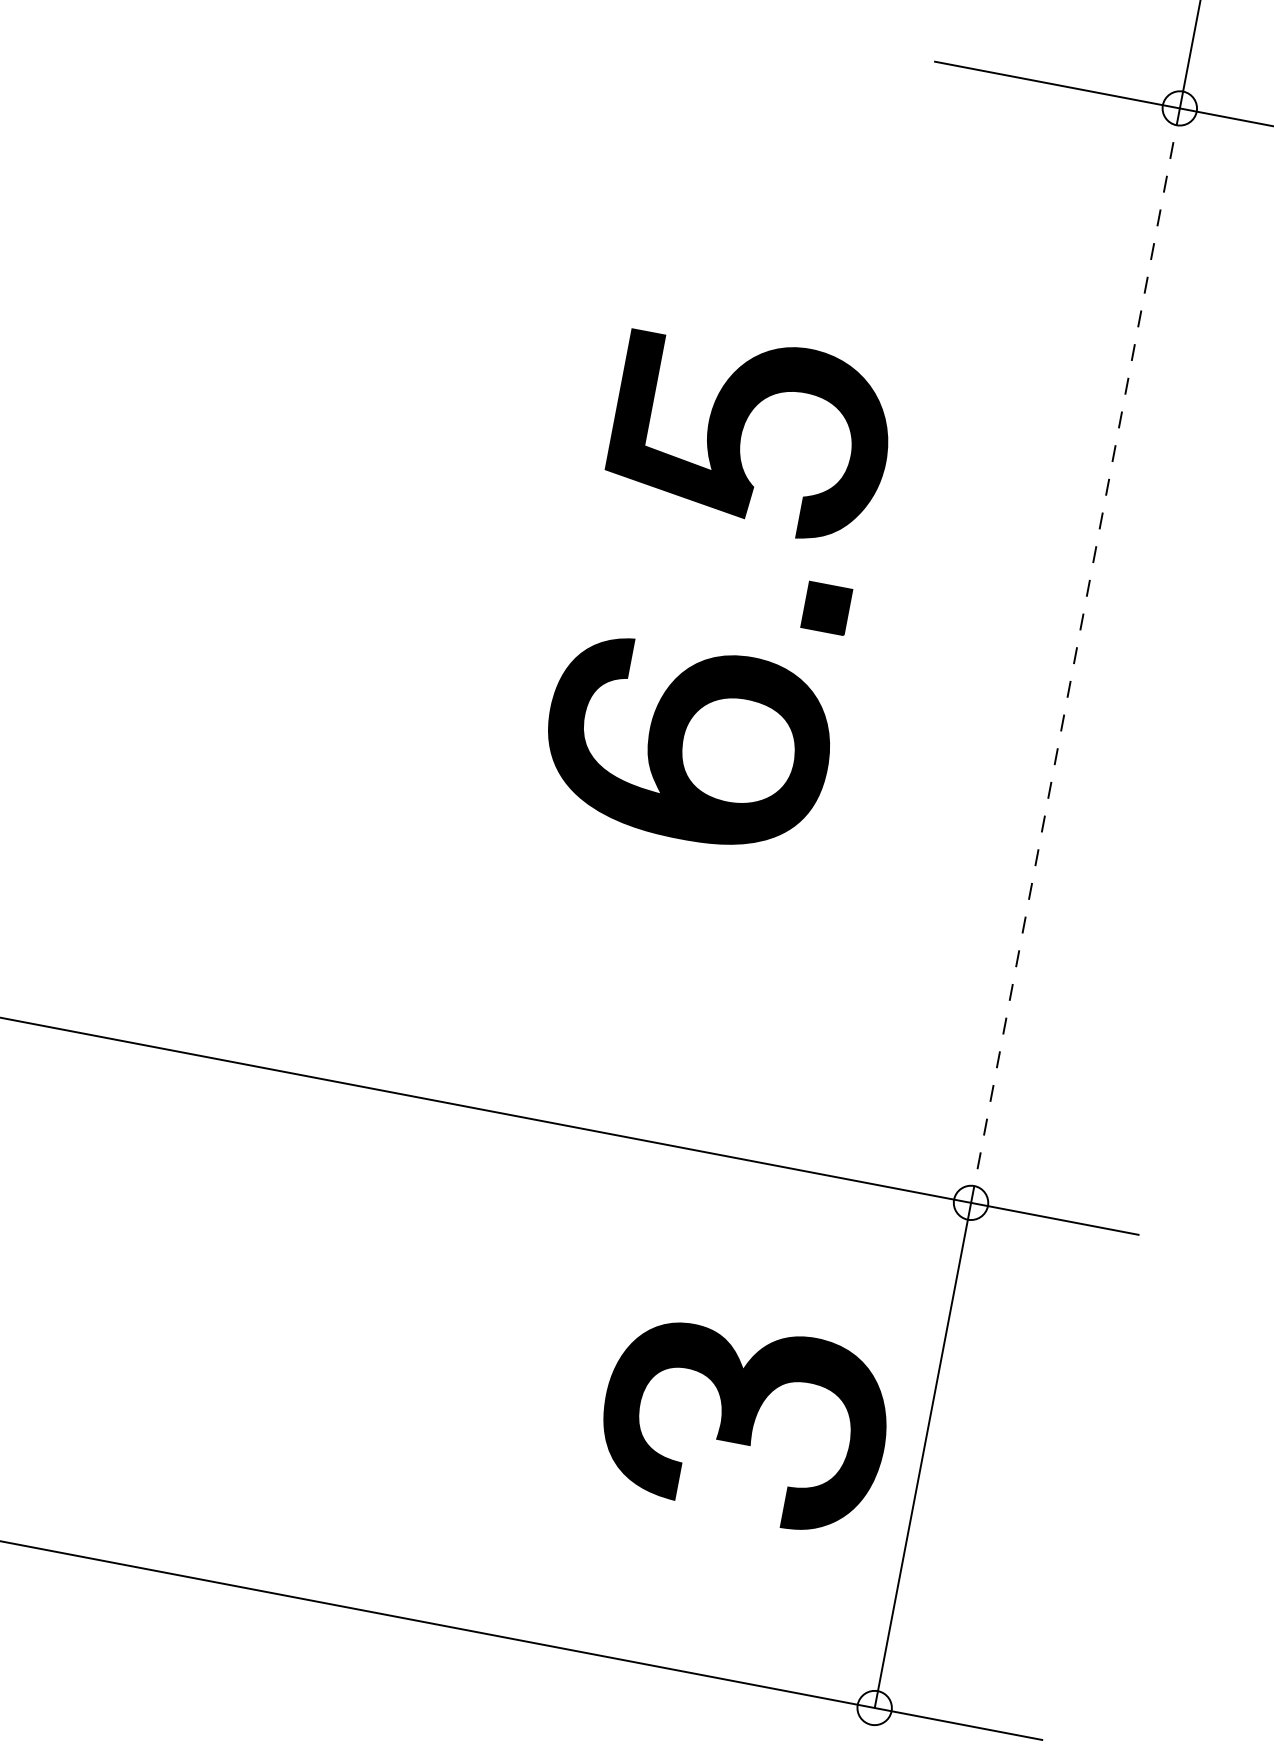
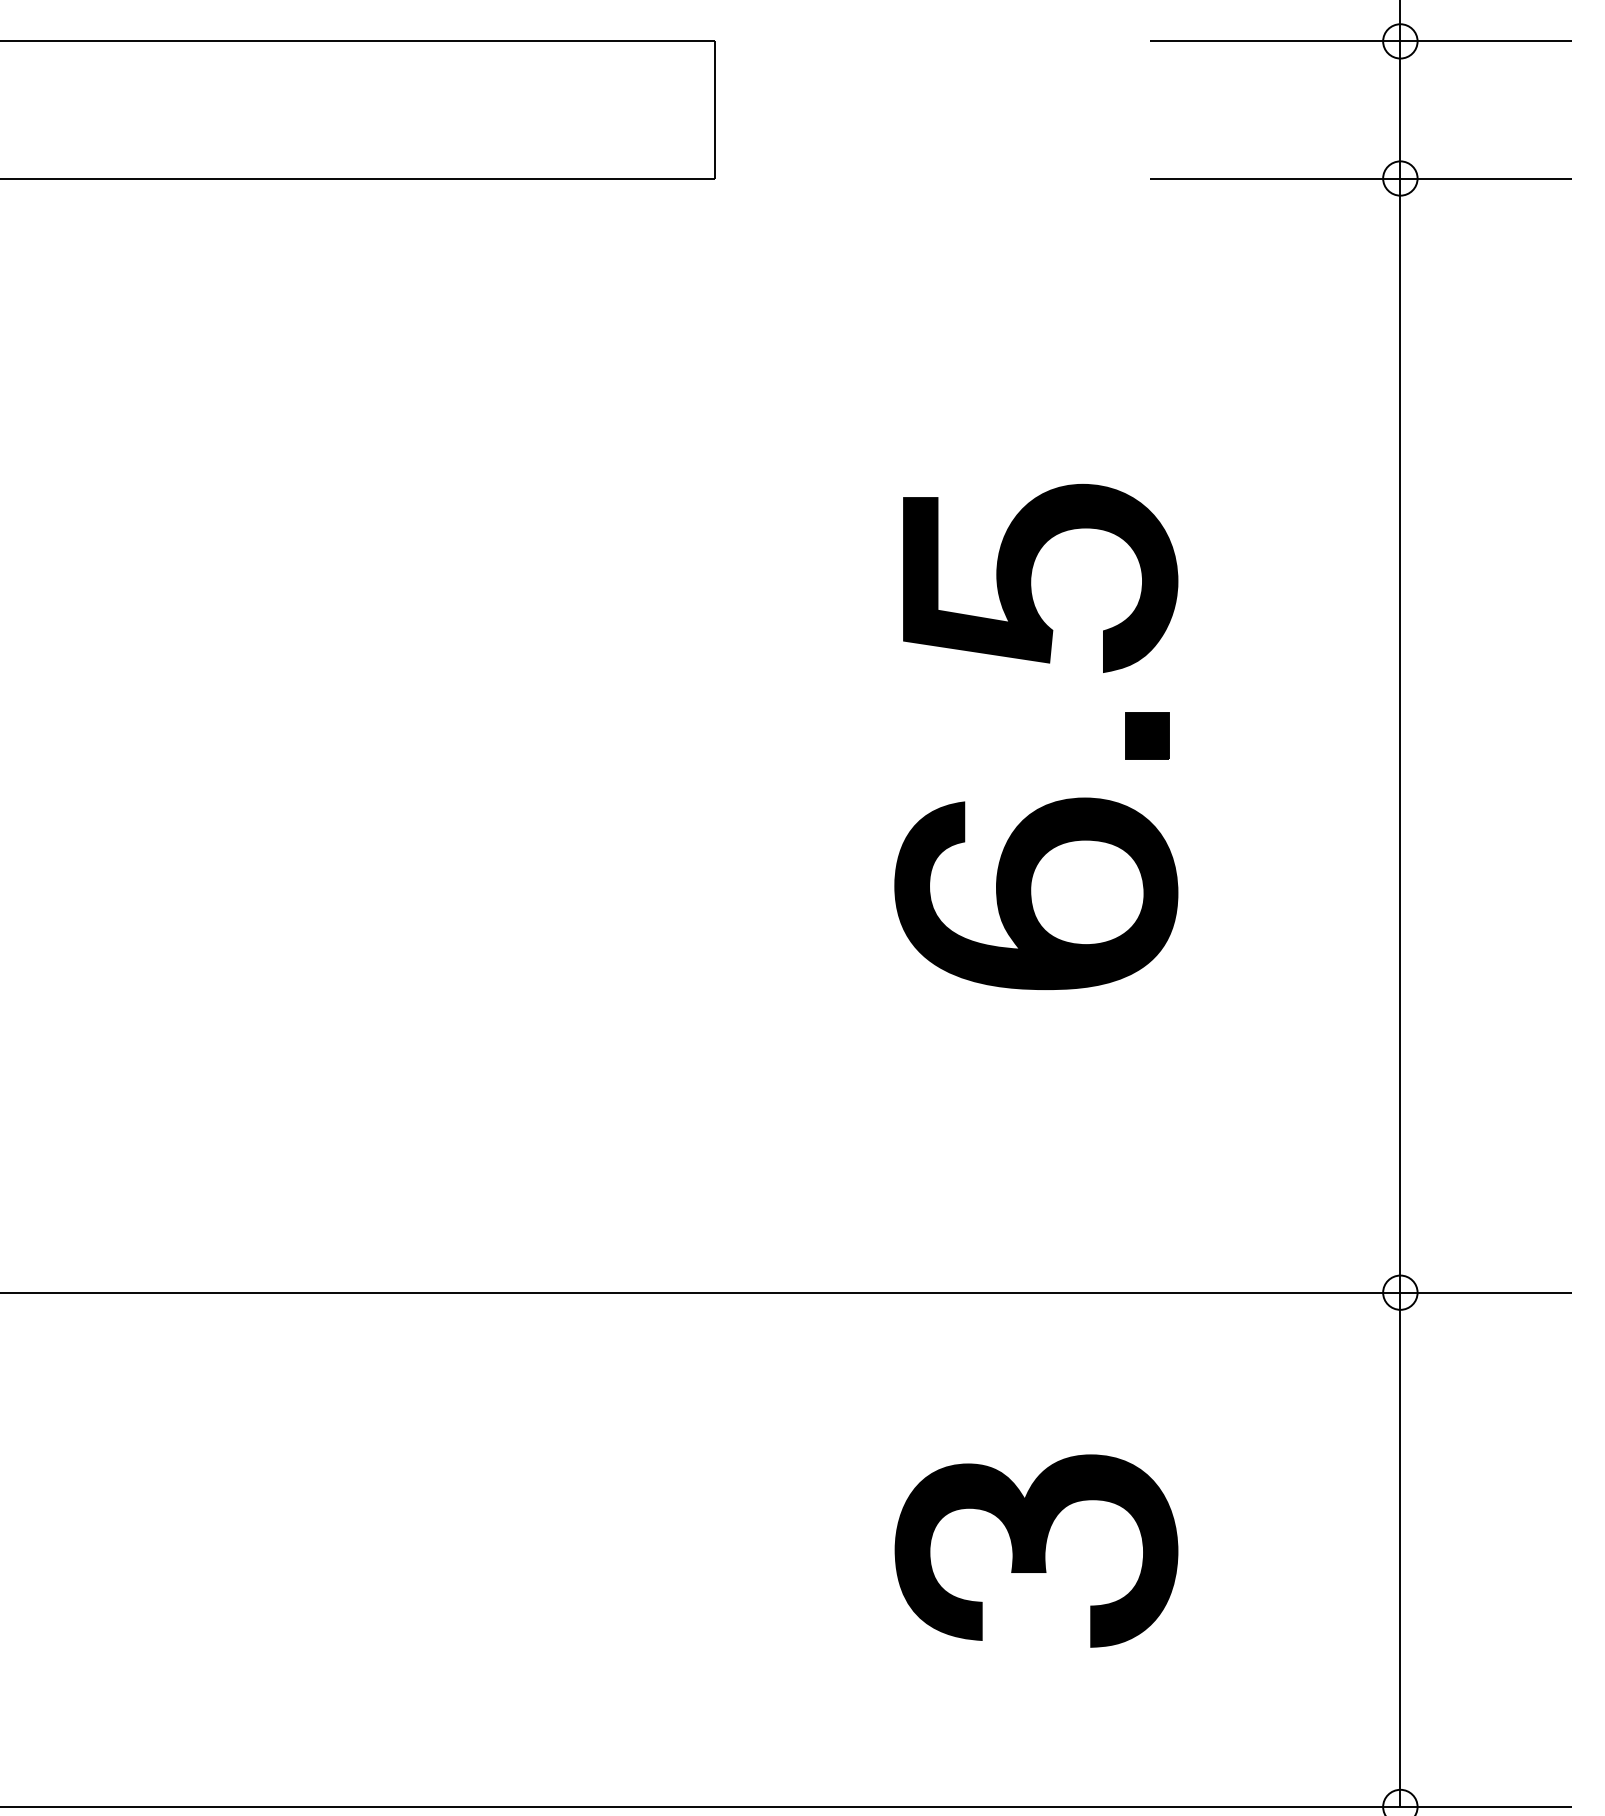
line: (1075, 656) -> (1400, 736), dashed -> solid
part: (745, 1422) -> (1036, 1550), moved

